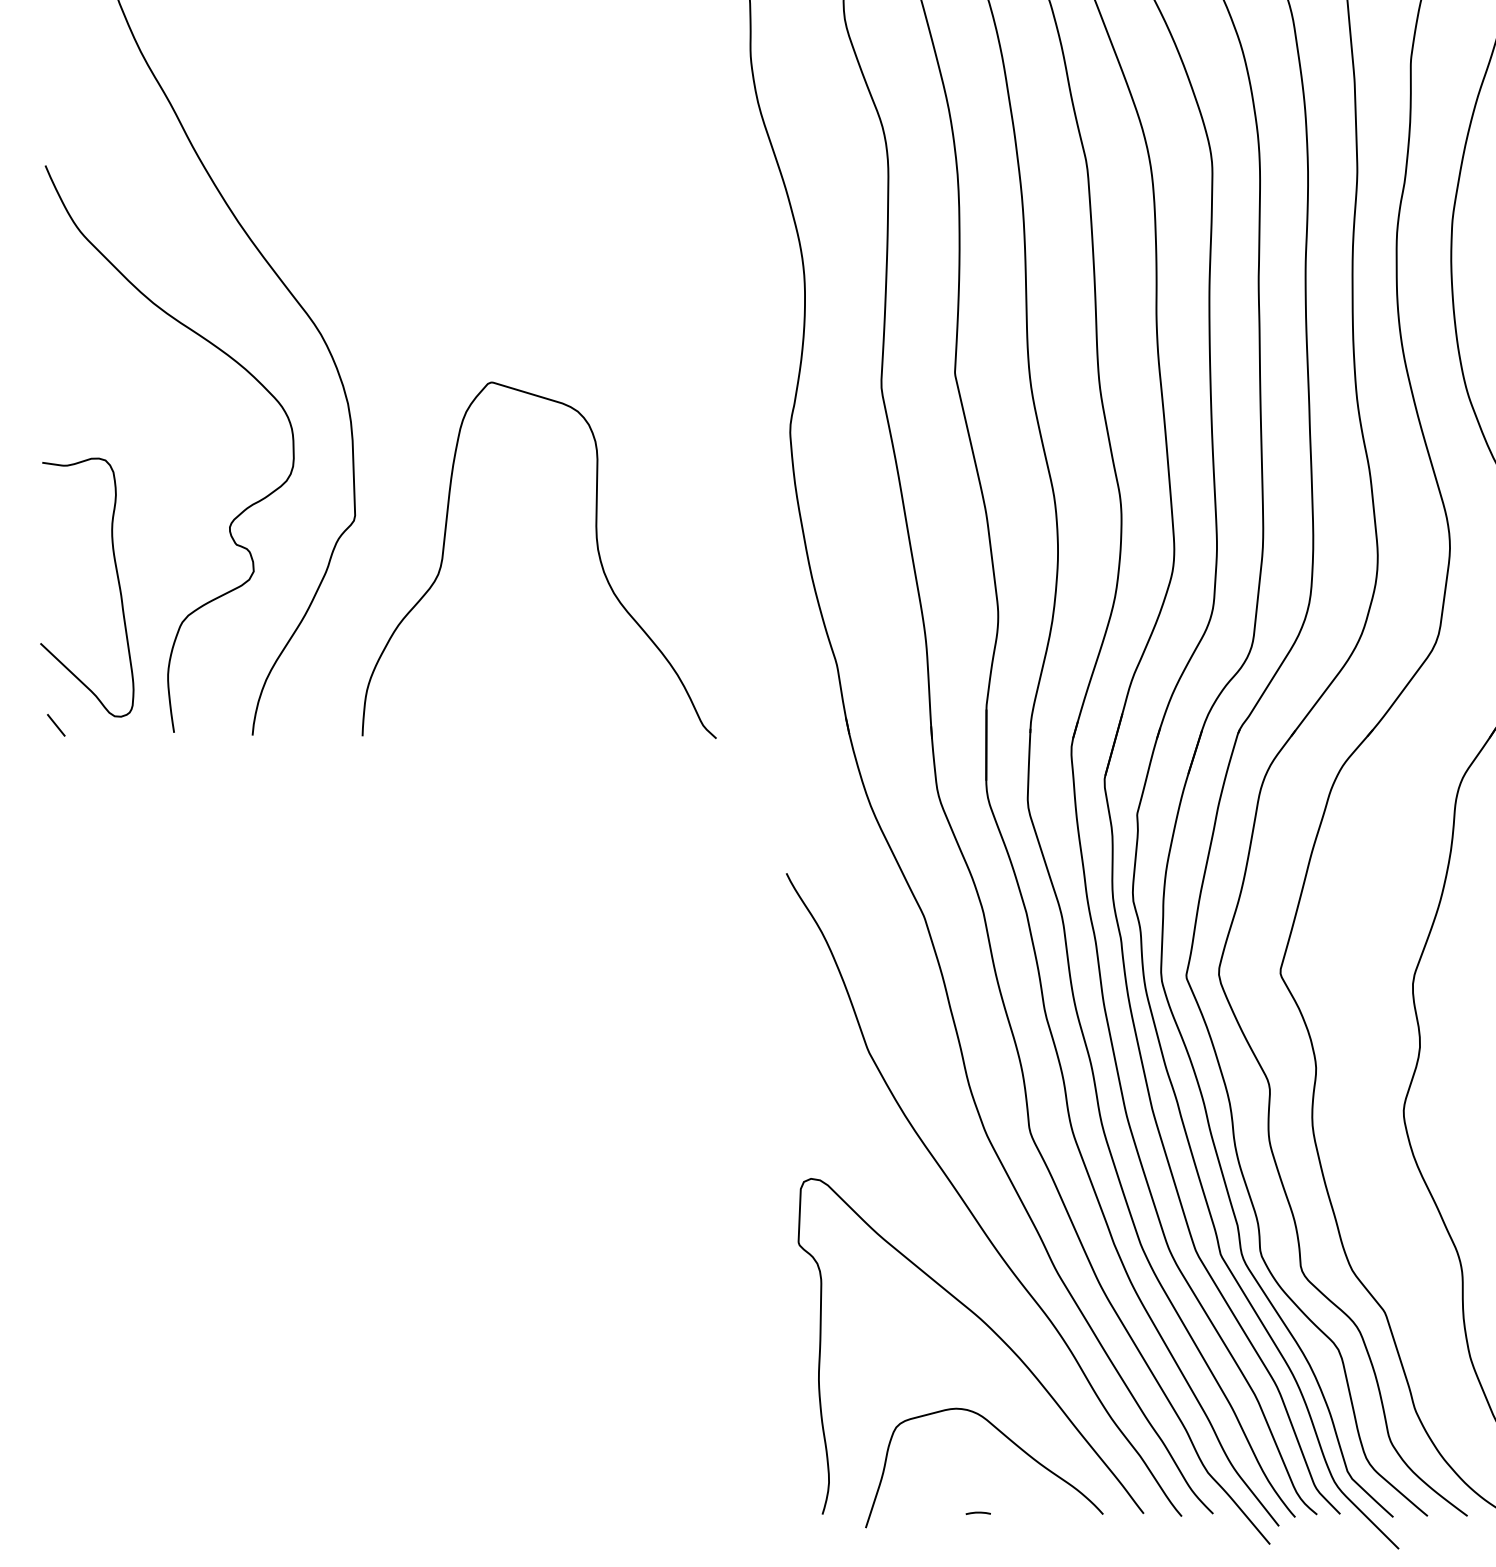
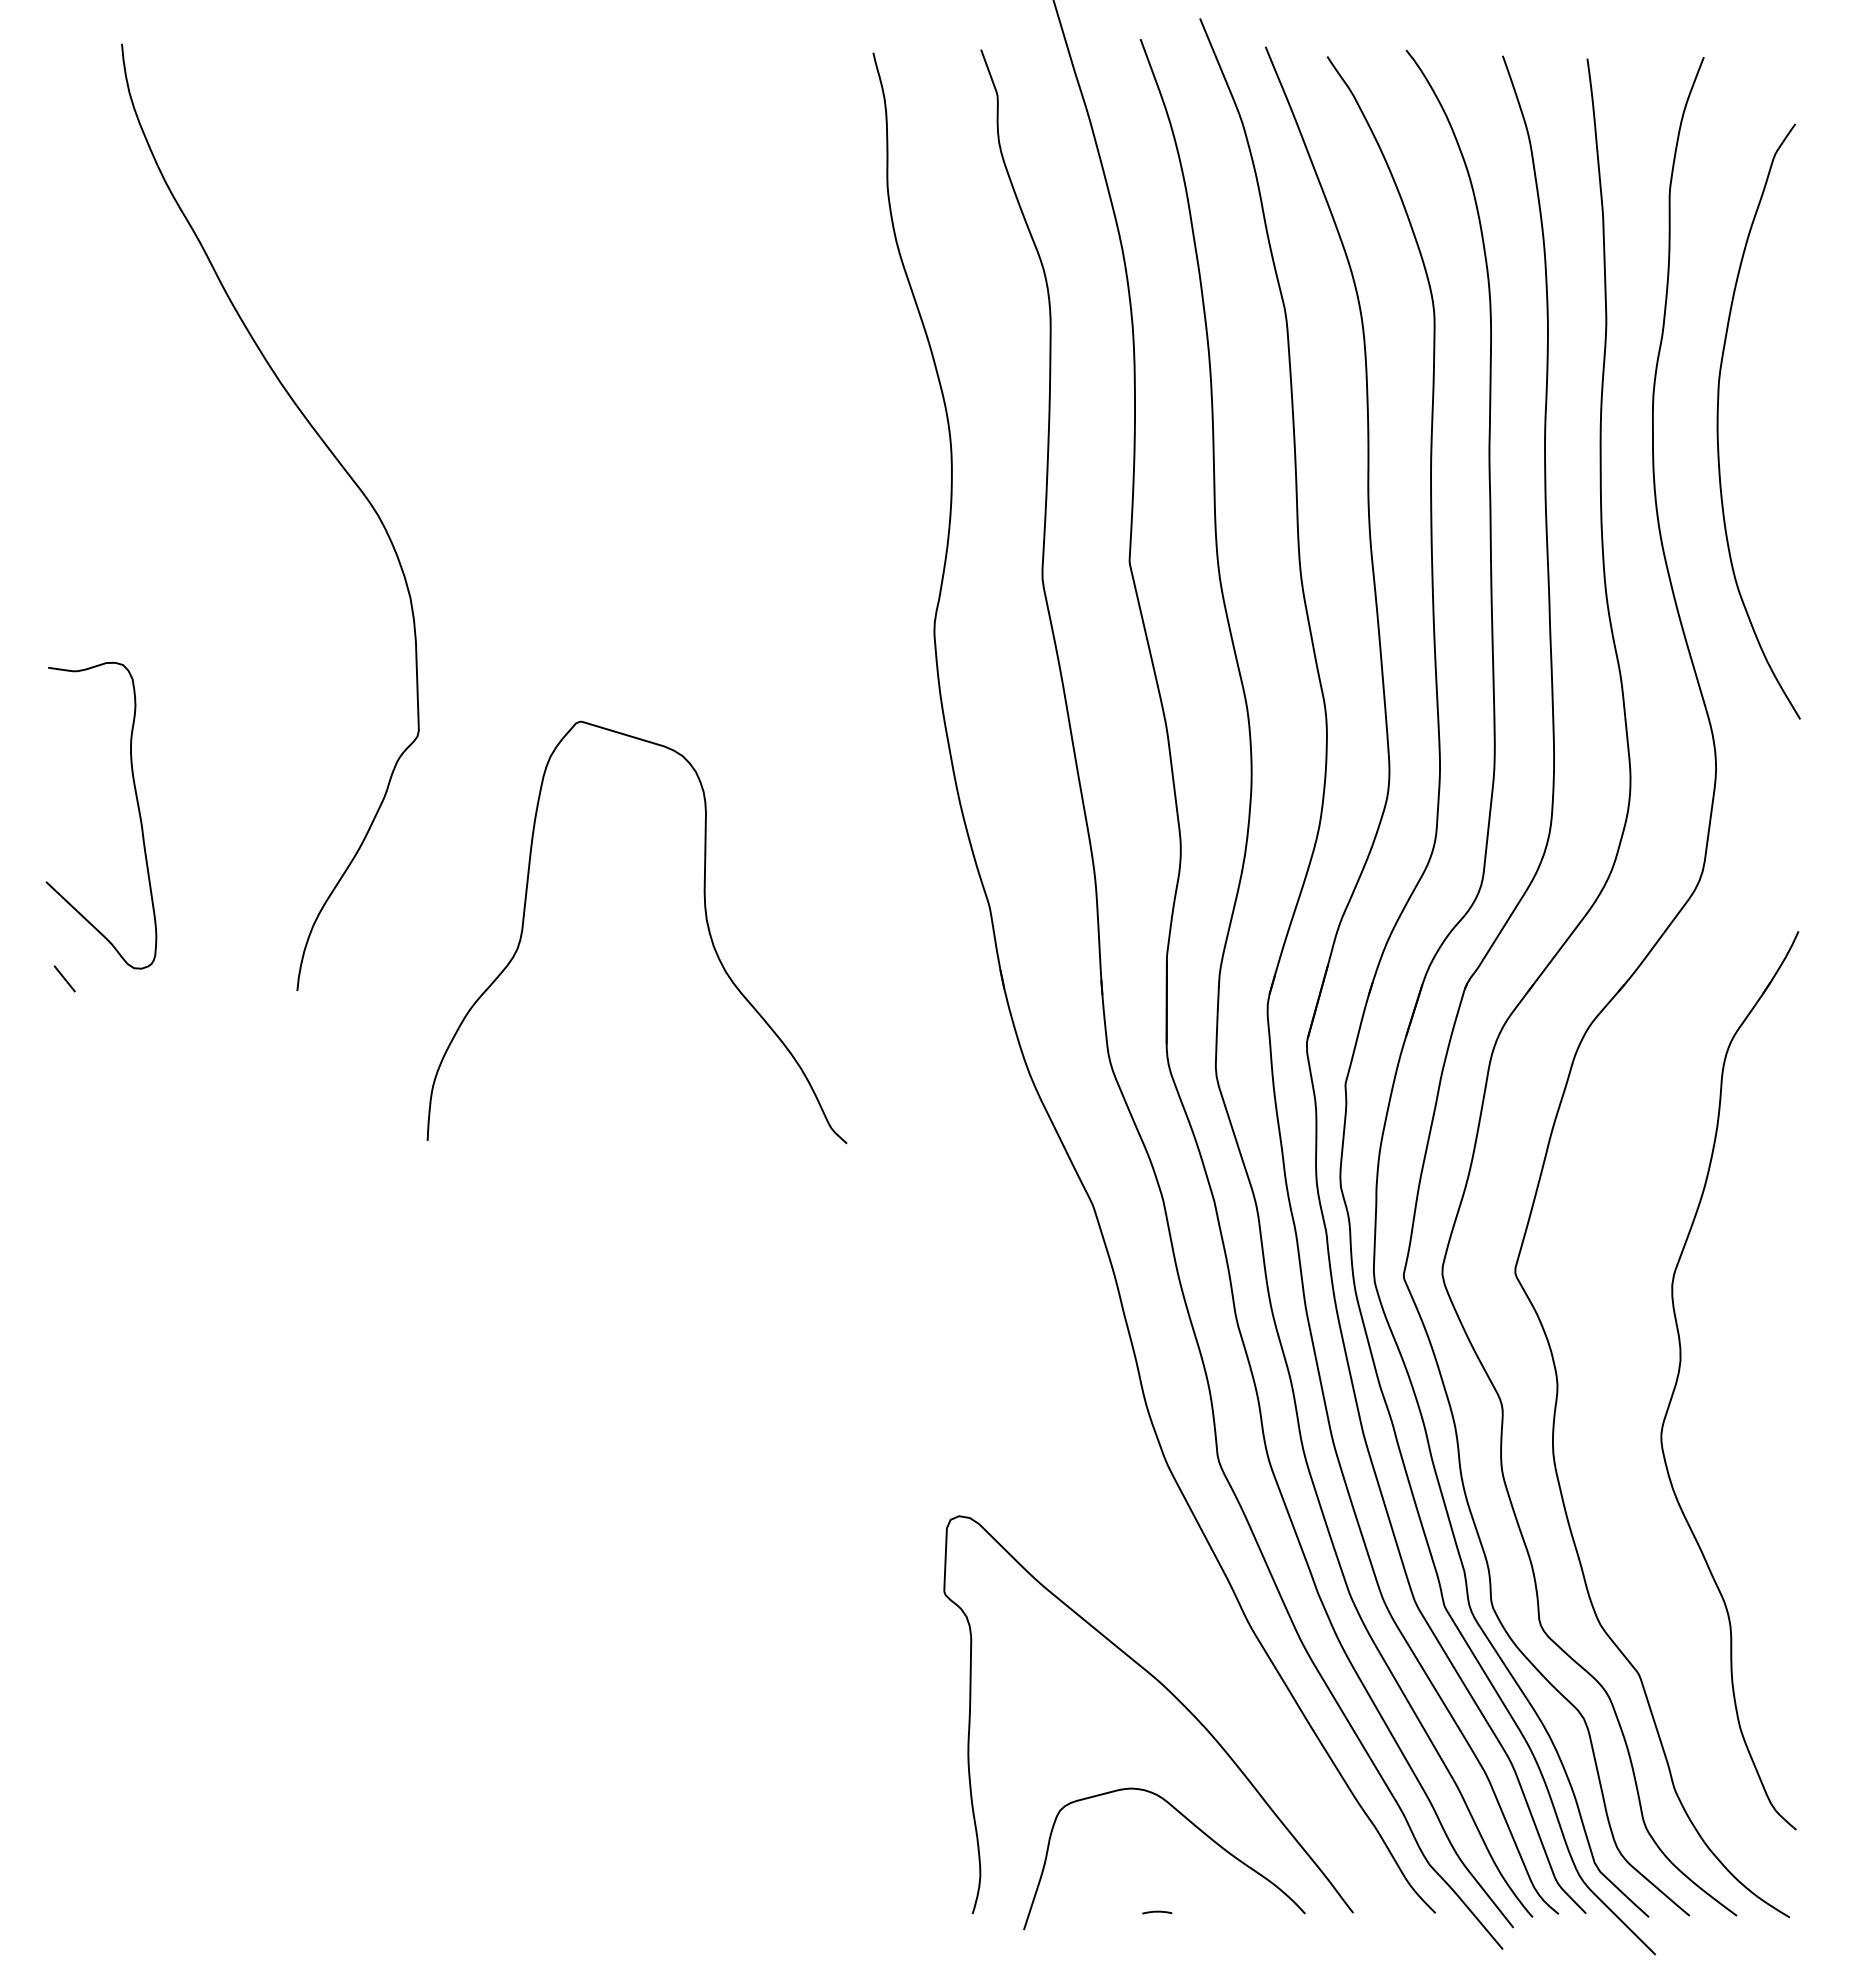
curve: (234, 518) -> (275, 733), removed
curve: (597, 549) -> (705, 919), moved
curve: (969, 1207) -> (1146, 1550), removed

